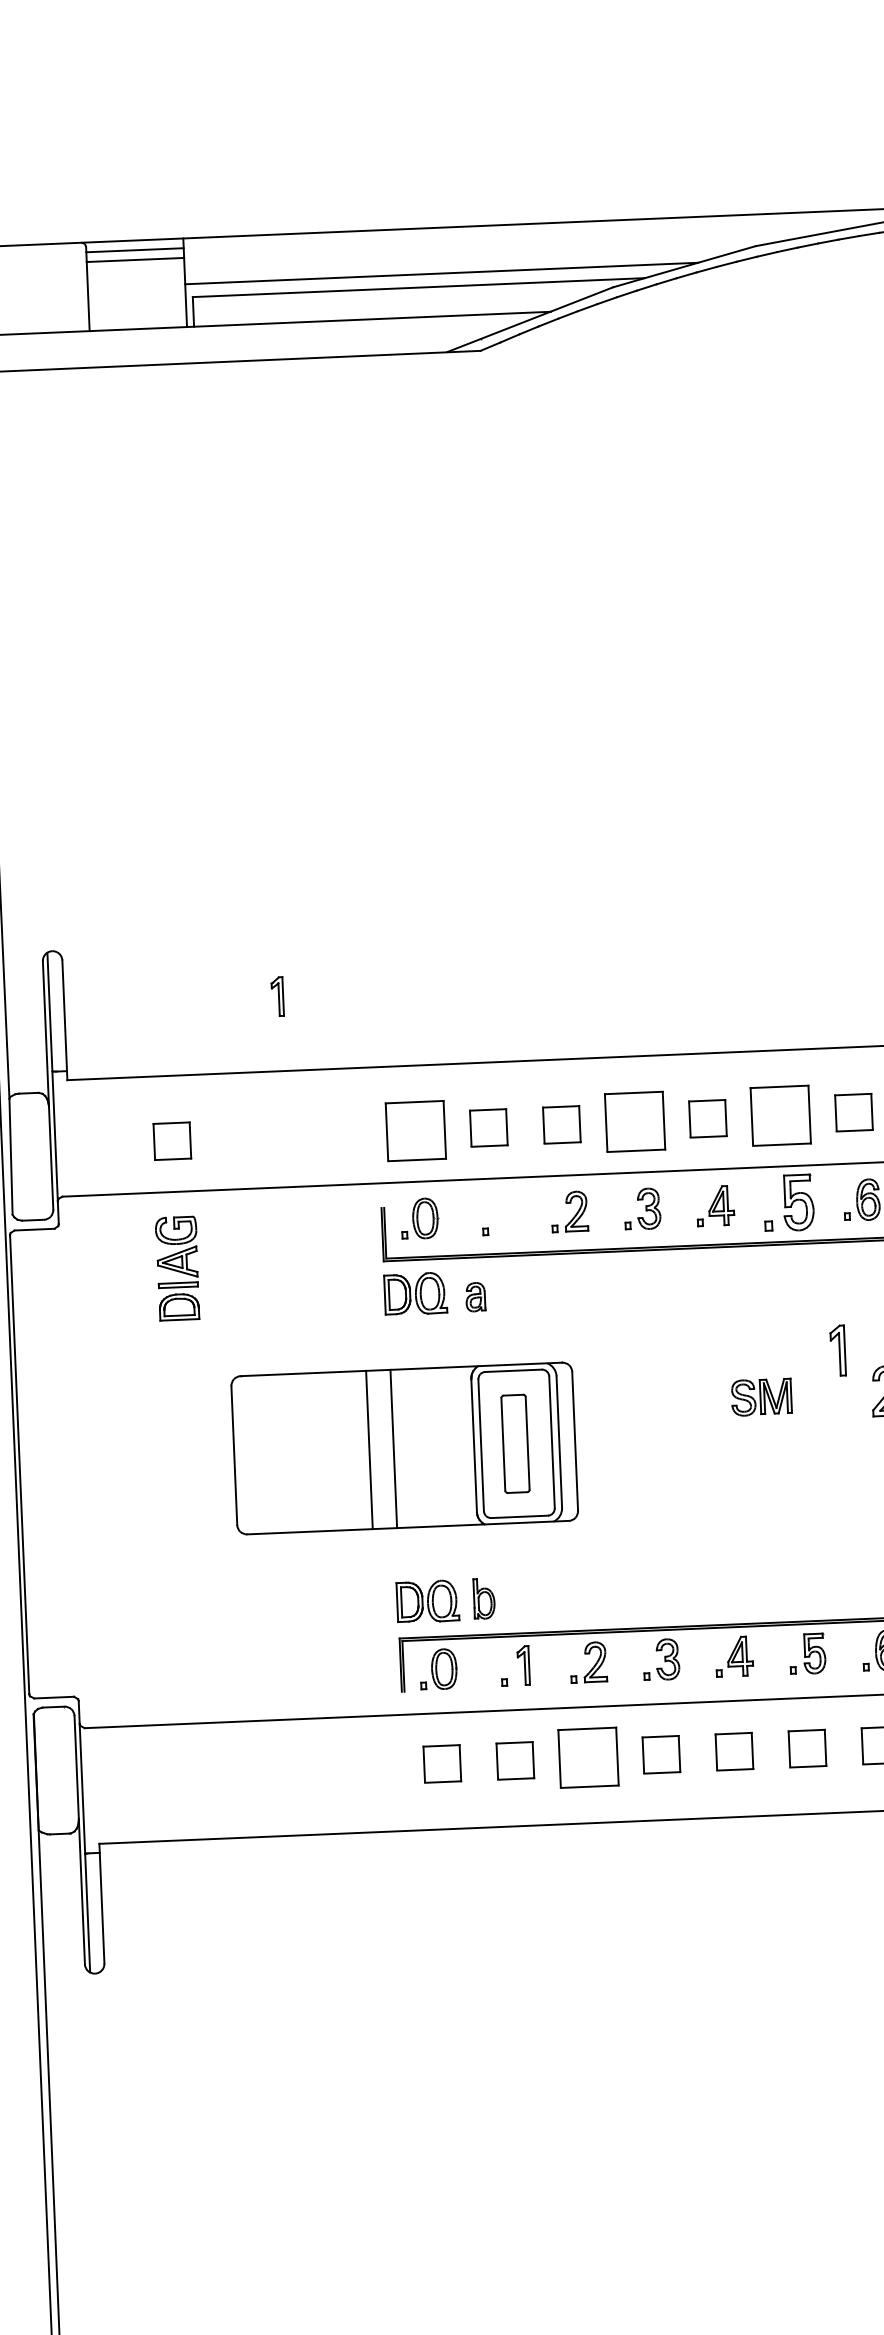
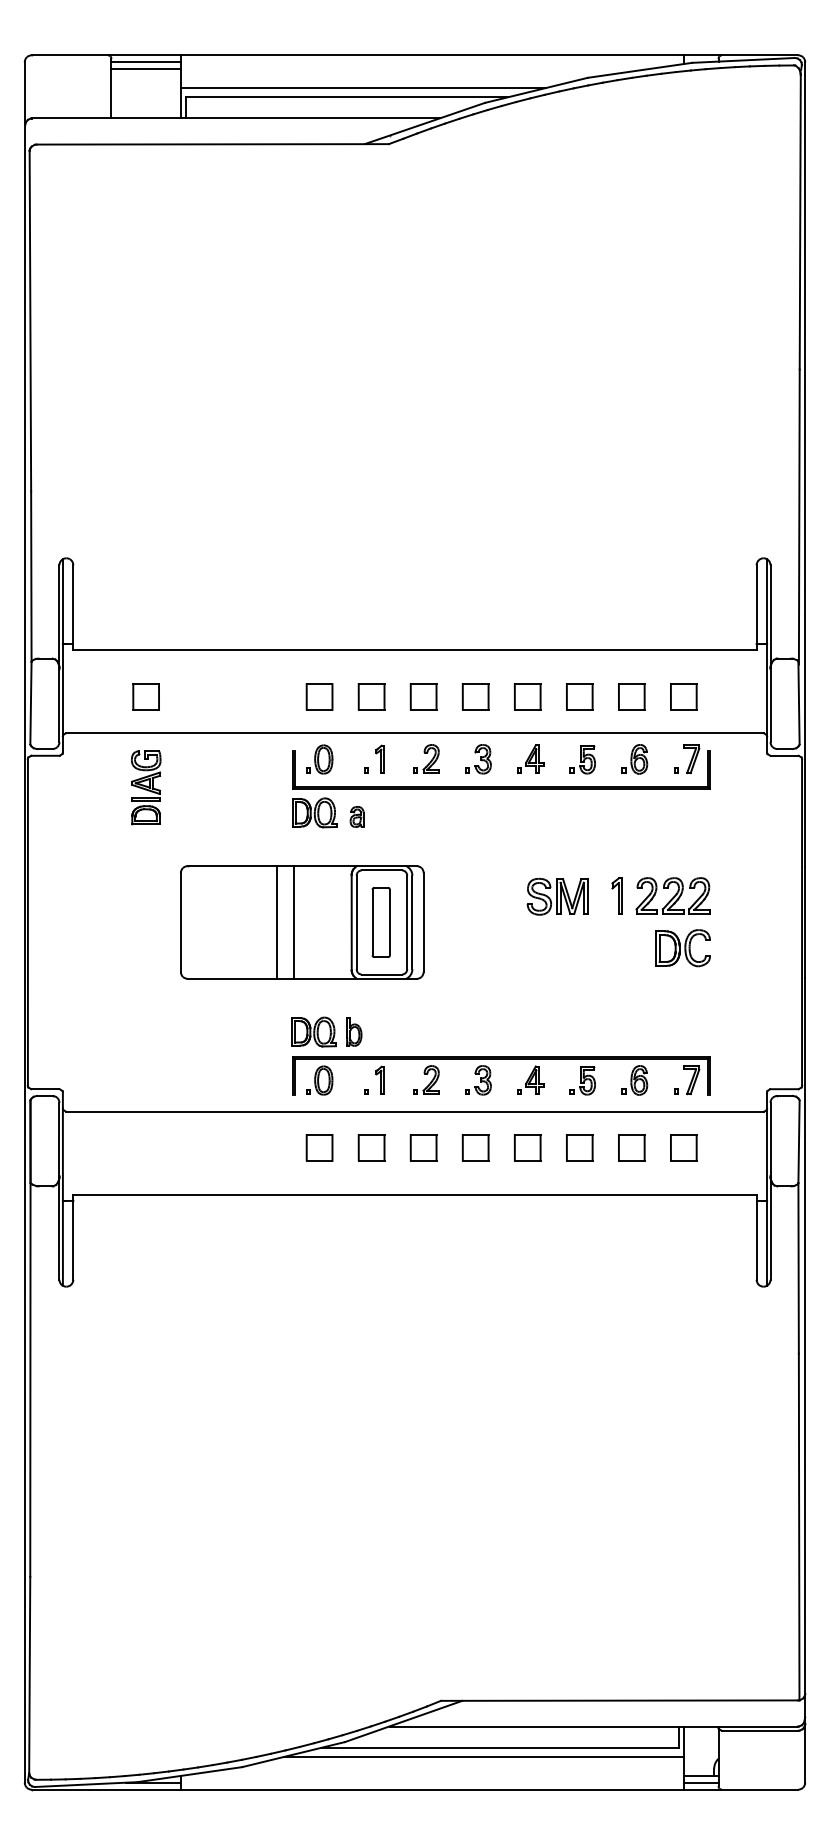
part: (276, 995) -> (379, 758), moved
part: (780, 1115) -> (579, 696), size x0.62
part: (634, 1121) -> (475, 696), size x0.62
part: (415, 1130) -> (319, 696), size x0.62
part: (788, 1203) -> (582, 759), size x0.71
part: (836, 1350) -> (616, 895), moved
part: (761, 1397) -> (557, 896), size x1.43
part: (588, 1757) -> (423, 1147), size x0.62

